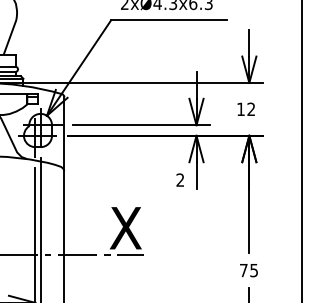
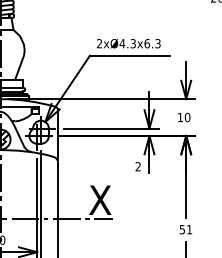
text: (251, 109) -> (187, 117), 12 -> 10
text: (248, 270) -> (185, 229), 75 -> 51

